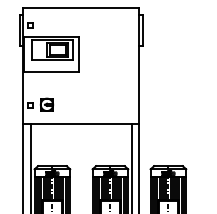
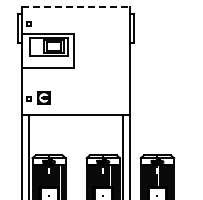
line: (81, 7) -> (76, 7), solid -> dashed

